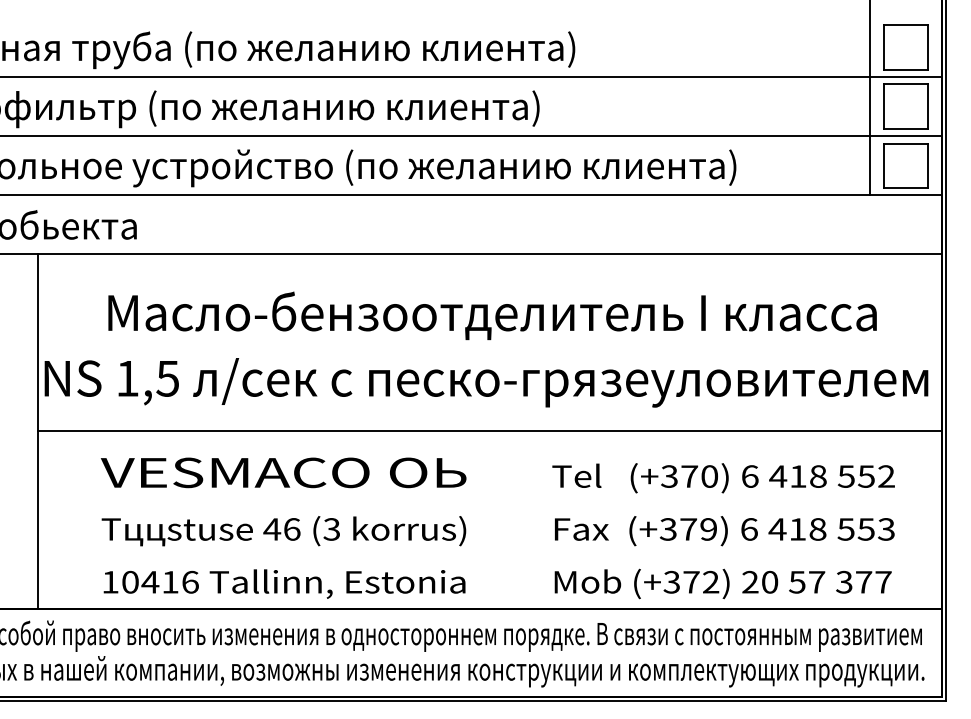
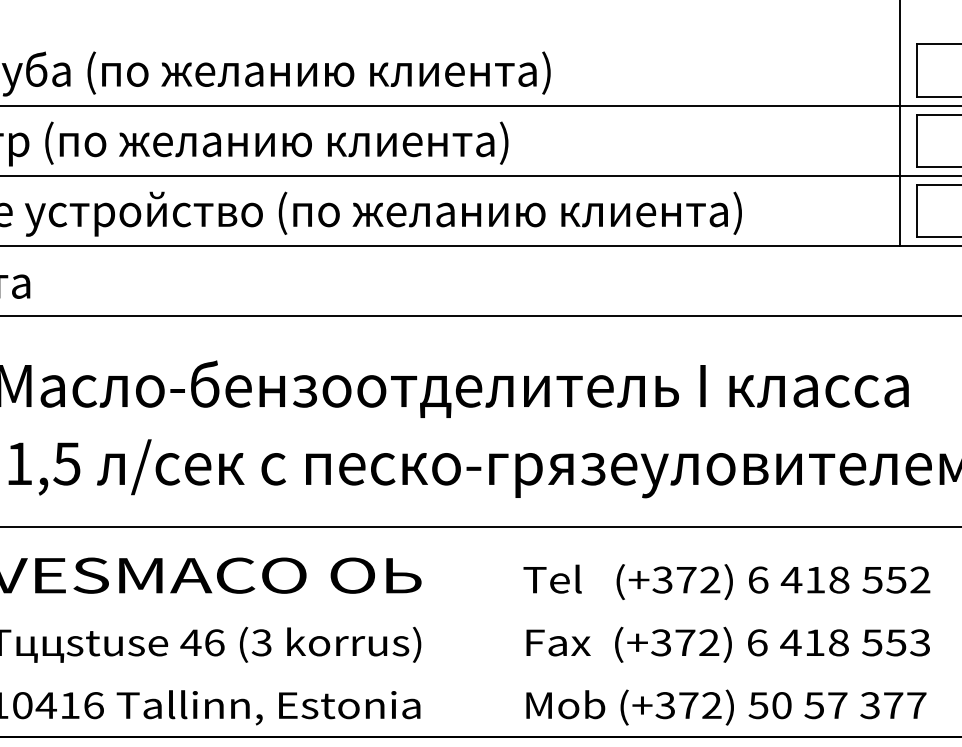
text: (709, 476) -> (710, 579), (+370) -> (+372)
text: (708, 529) -> (708, 642), (+379) -> (+372)
text: (750, 581) -> (758, 704), 20 -> 50

